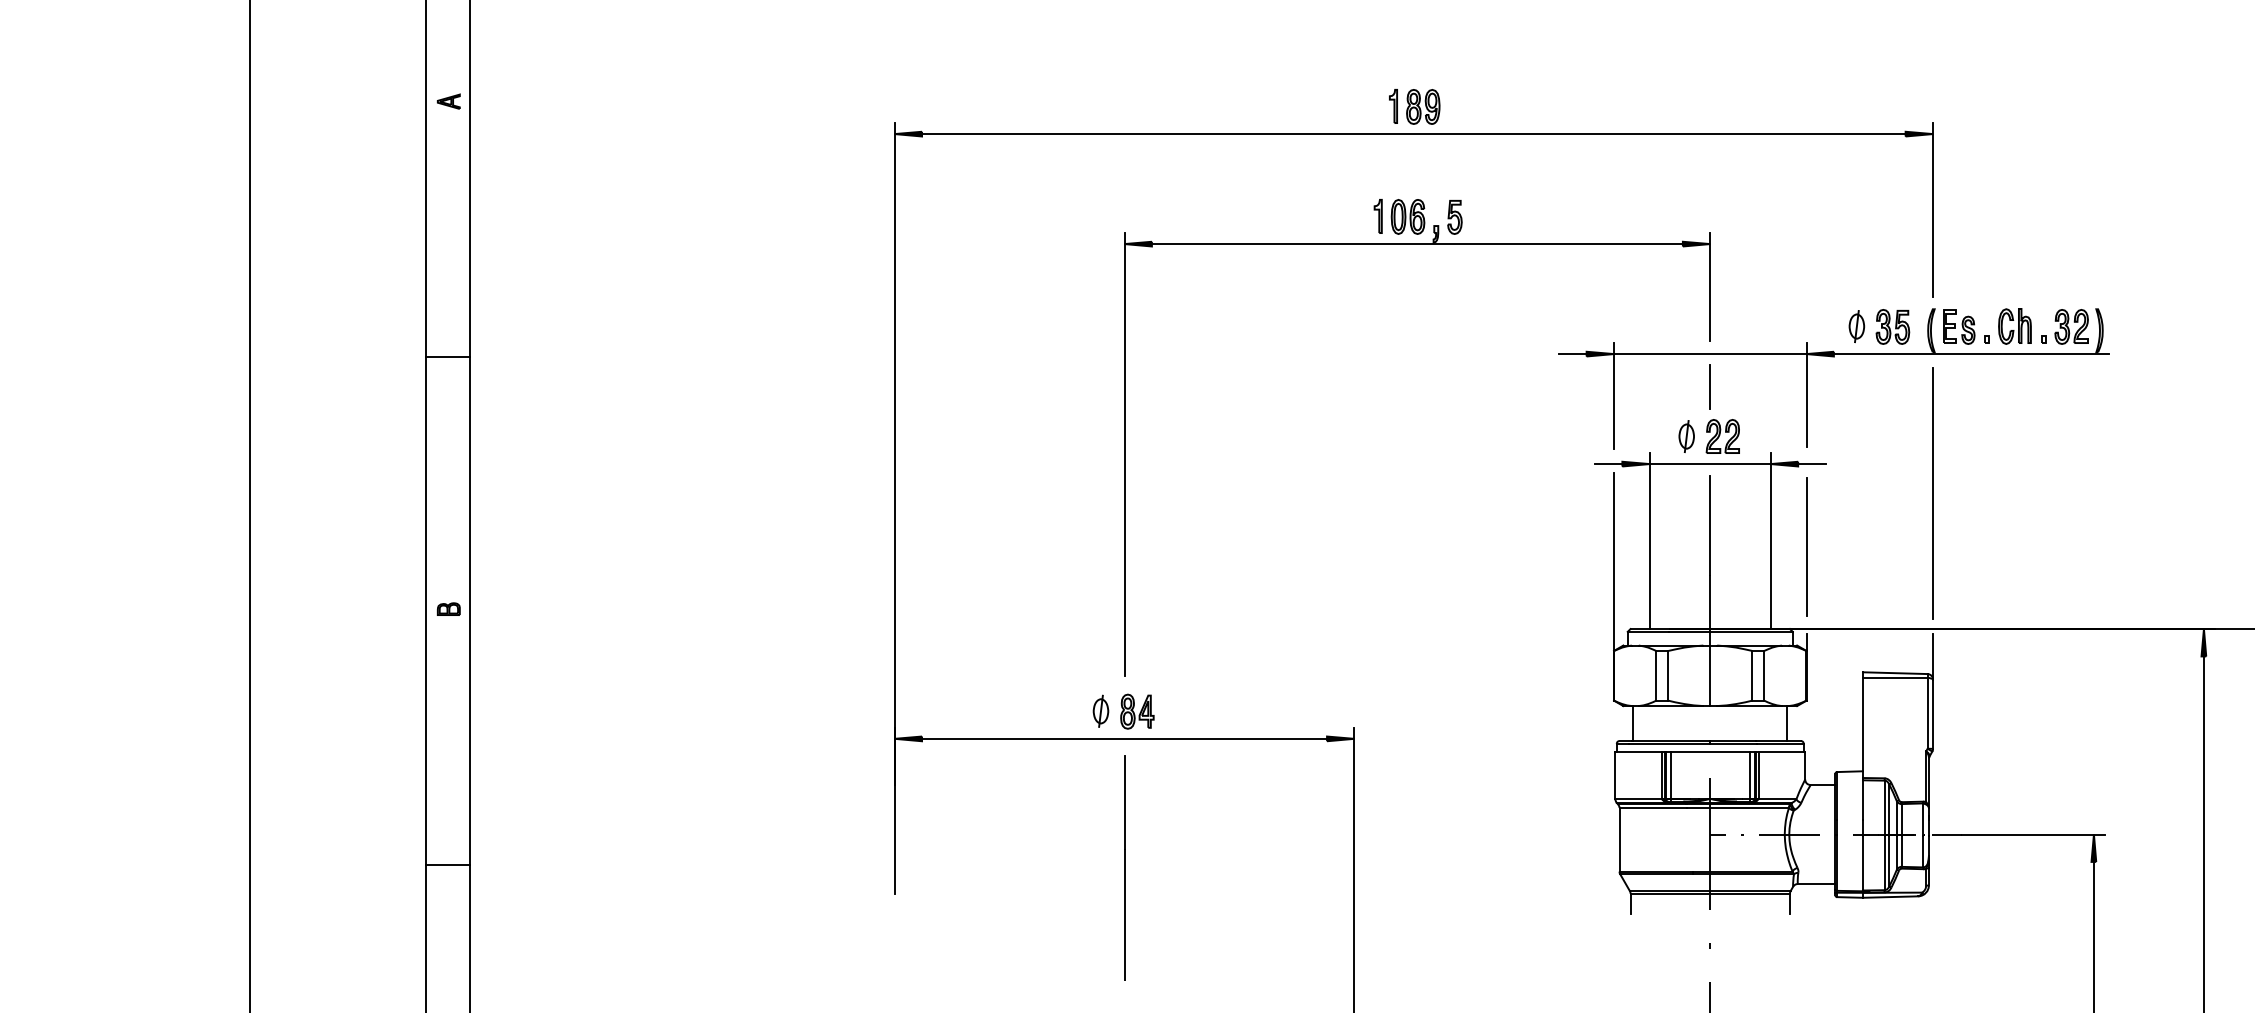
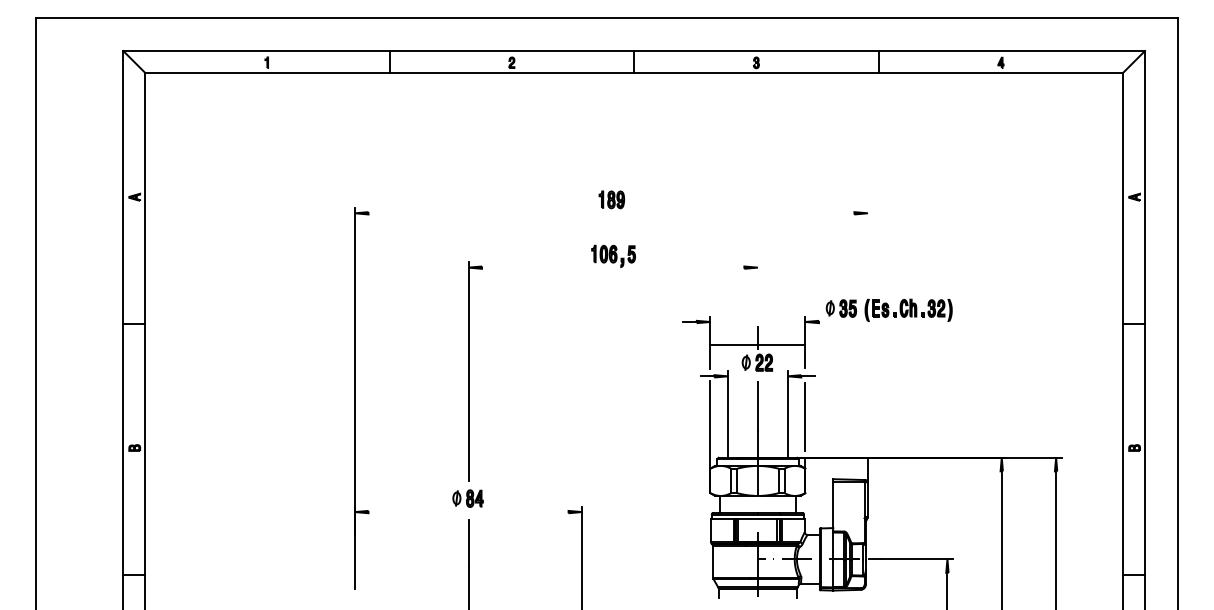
line: (1413, 134) -> (611, 213), removed
line: (1932, 209) -> (867, 250), removed
line: (1417, 243) -> (613, 267), removed
line: (1709, 286) -> (757, 288), removed
line: (1709, 353) -> (757, 344), moved
line: (1970, 353) -> (886, 321), removed
line: (1709, 464) -> (757, 376), removed
line: (1932, 492) -> (867, 390), removed
line: (1124, 739) -> (468, 512), removed

